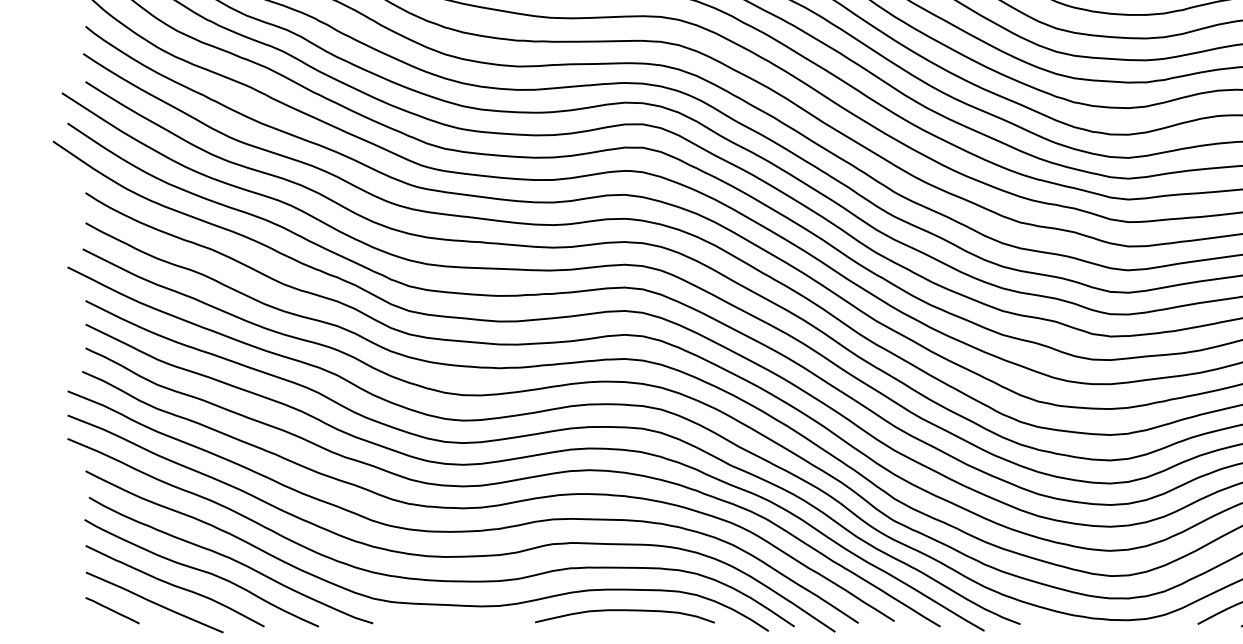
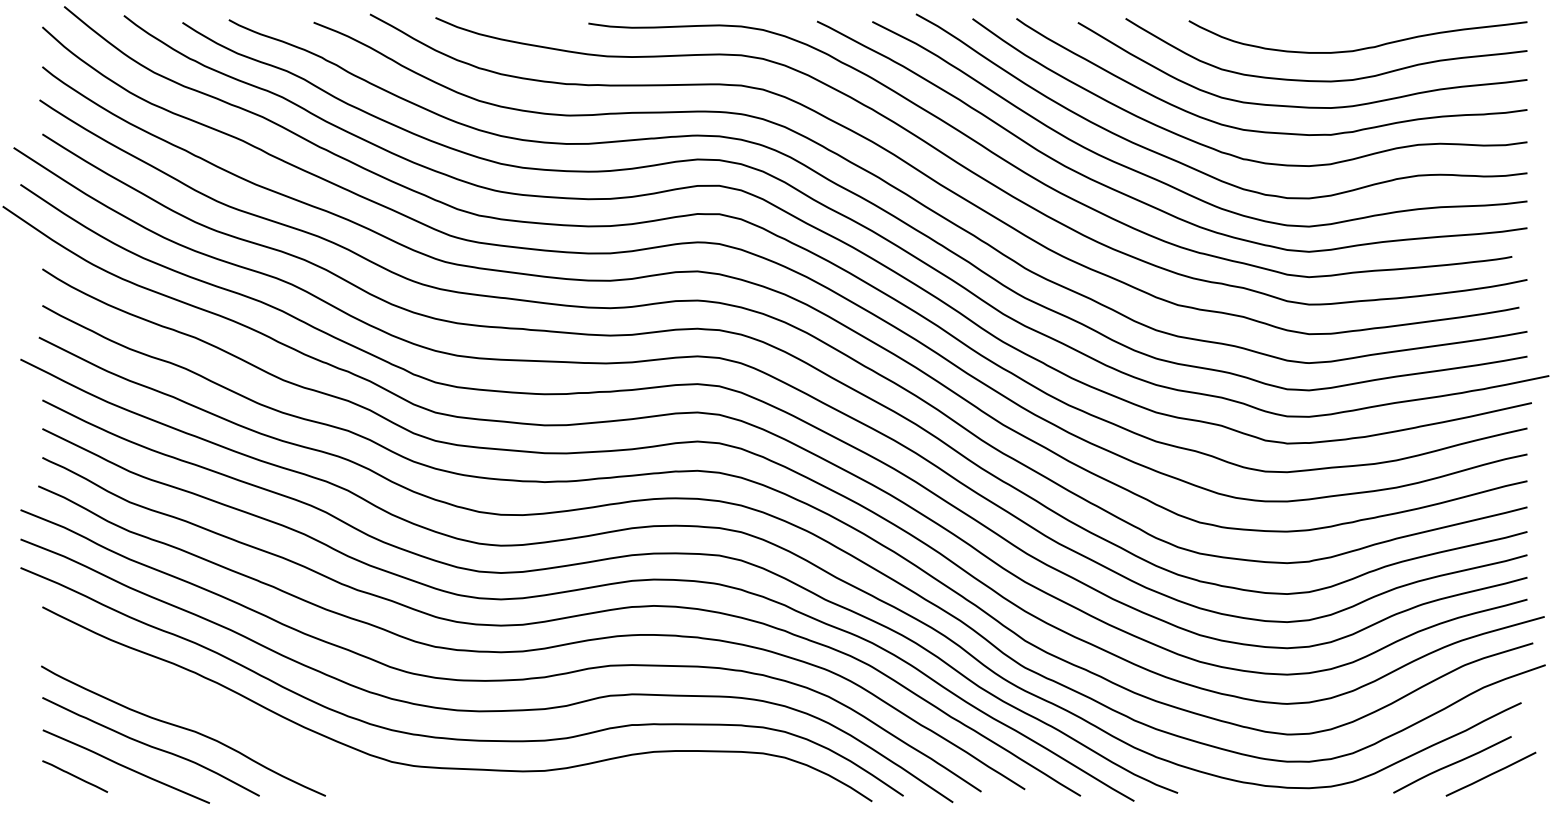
curve: (230, 559) -> (218, 714), removed
curve: (624, 610) -> (697, 776), removed

